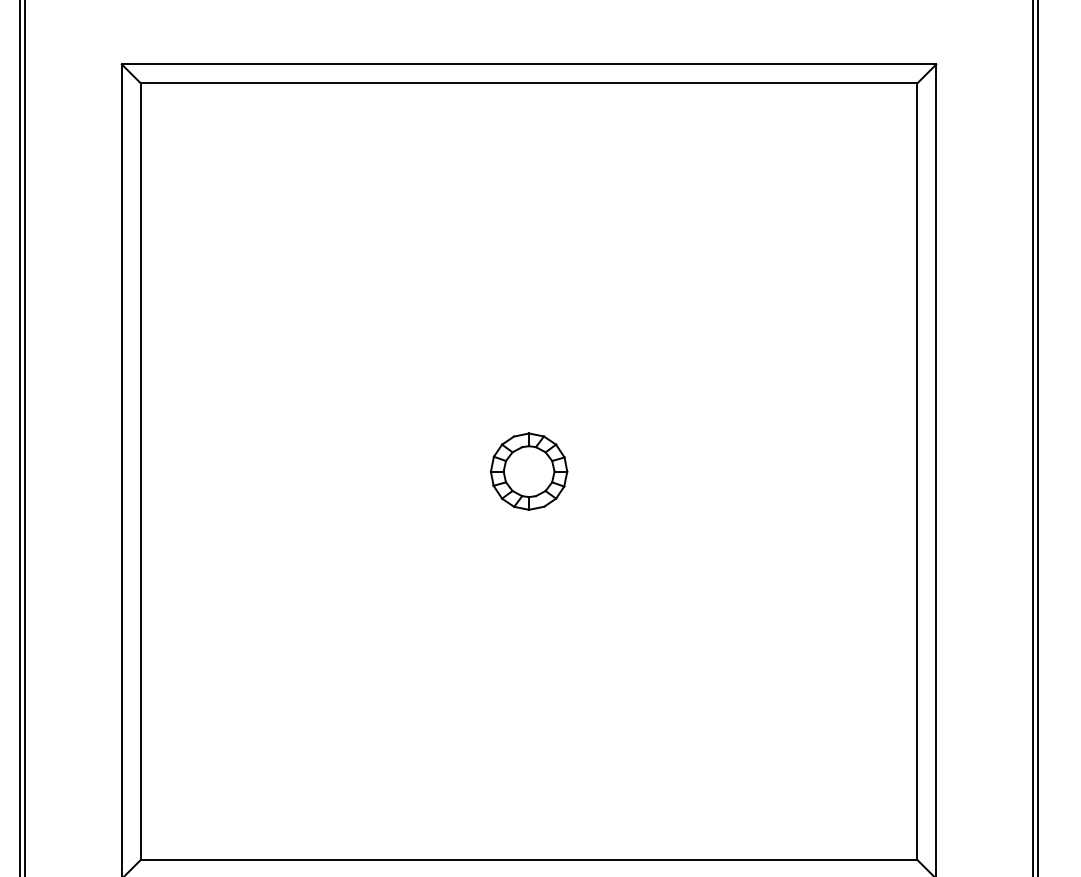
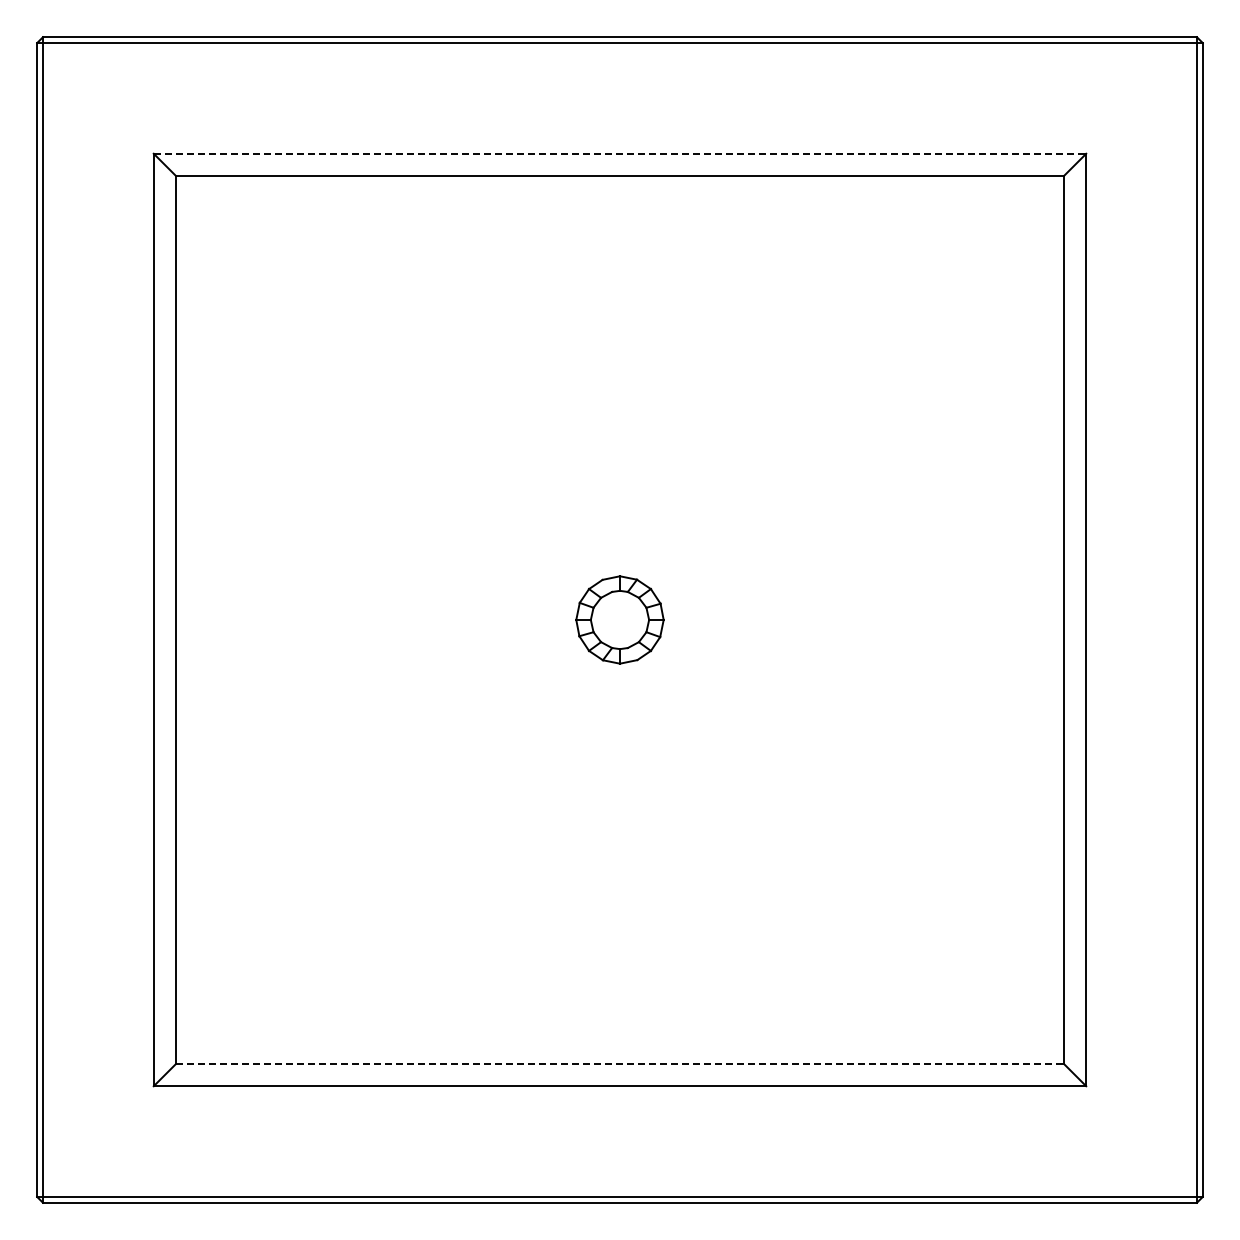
line: (529, 64) -> (620, 153), solid -> dashed
line: (529, 859) -> (620, 1064), solid -> dashed

